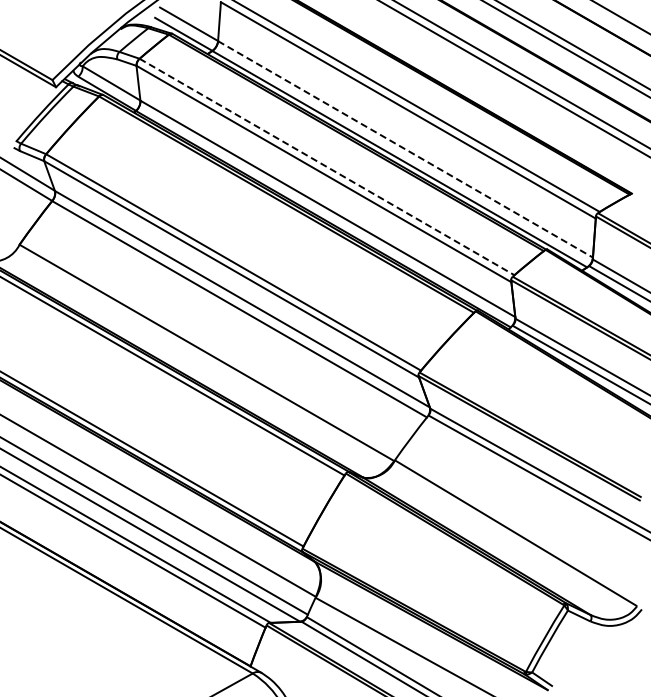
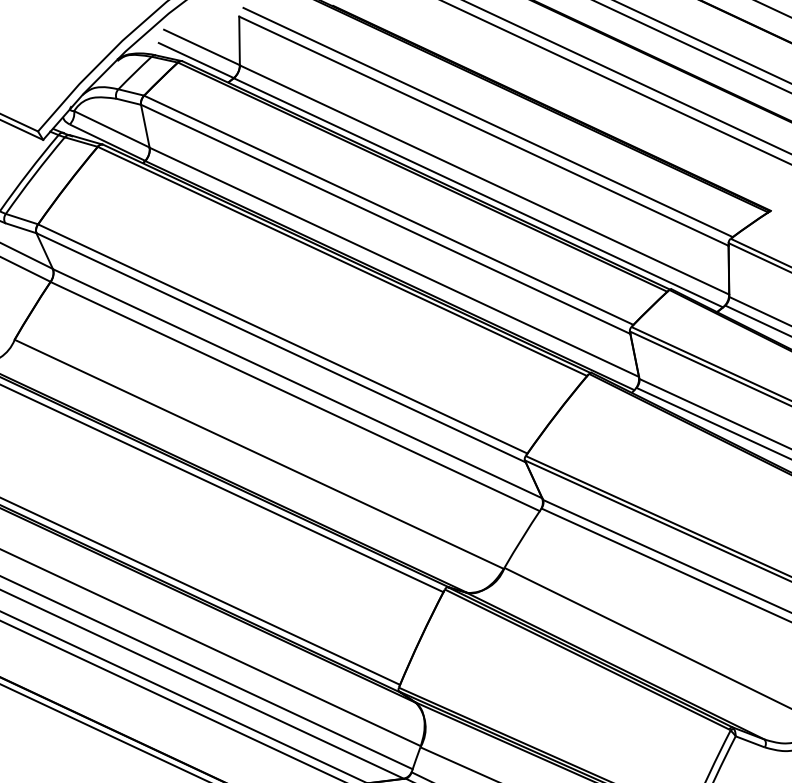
line: (405, 149) -> (484, 180), dashed -> solid
line: (327, 167) -> (389, 210), dashed -> solid

